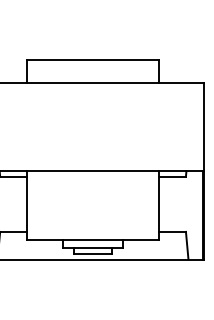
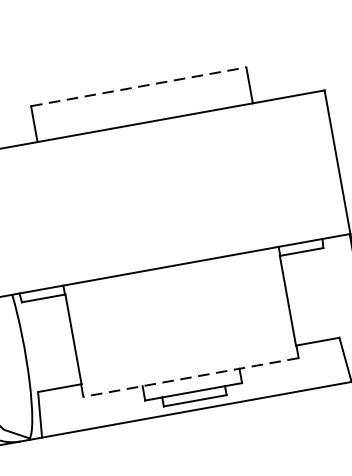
line: (93, 60) -> (139, 86), solid -> dashed
line: (92, 239) -> (190, 377), solid -> dashed

